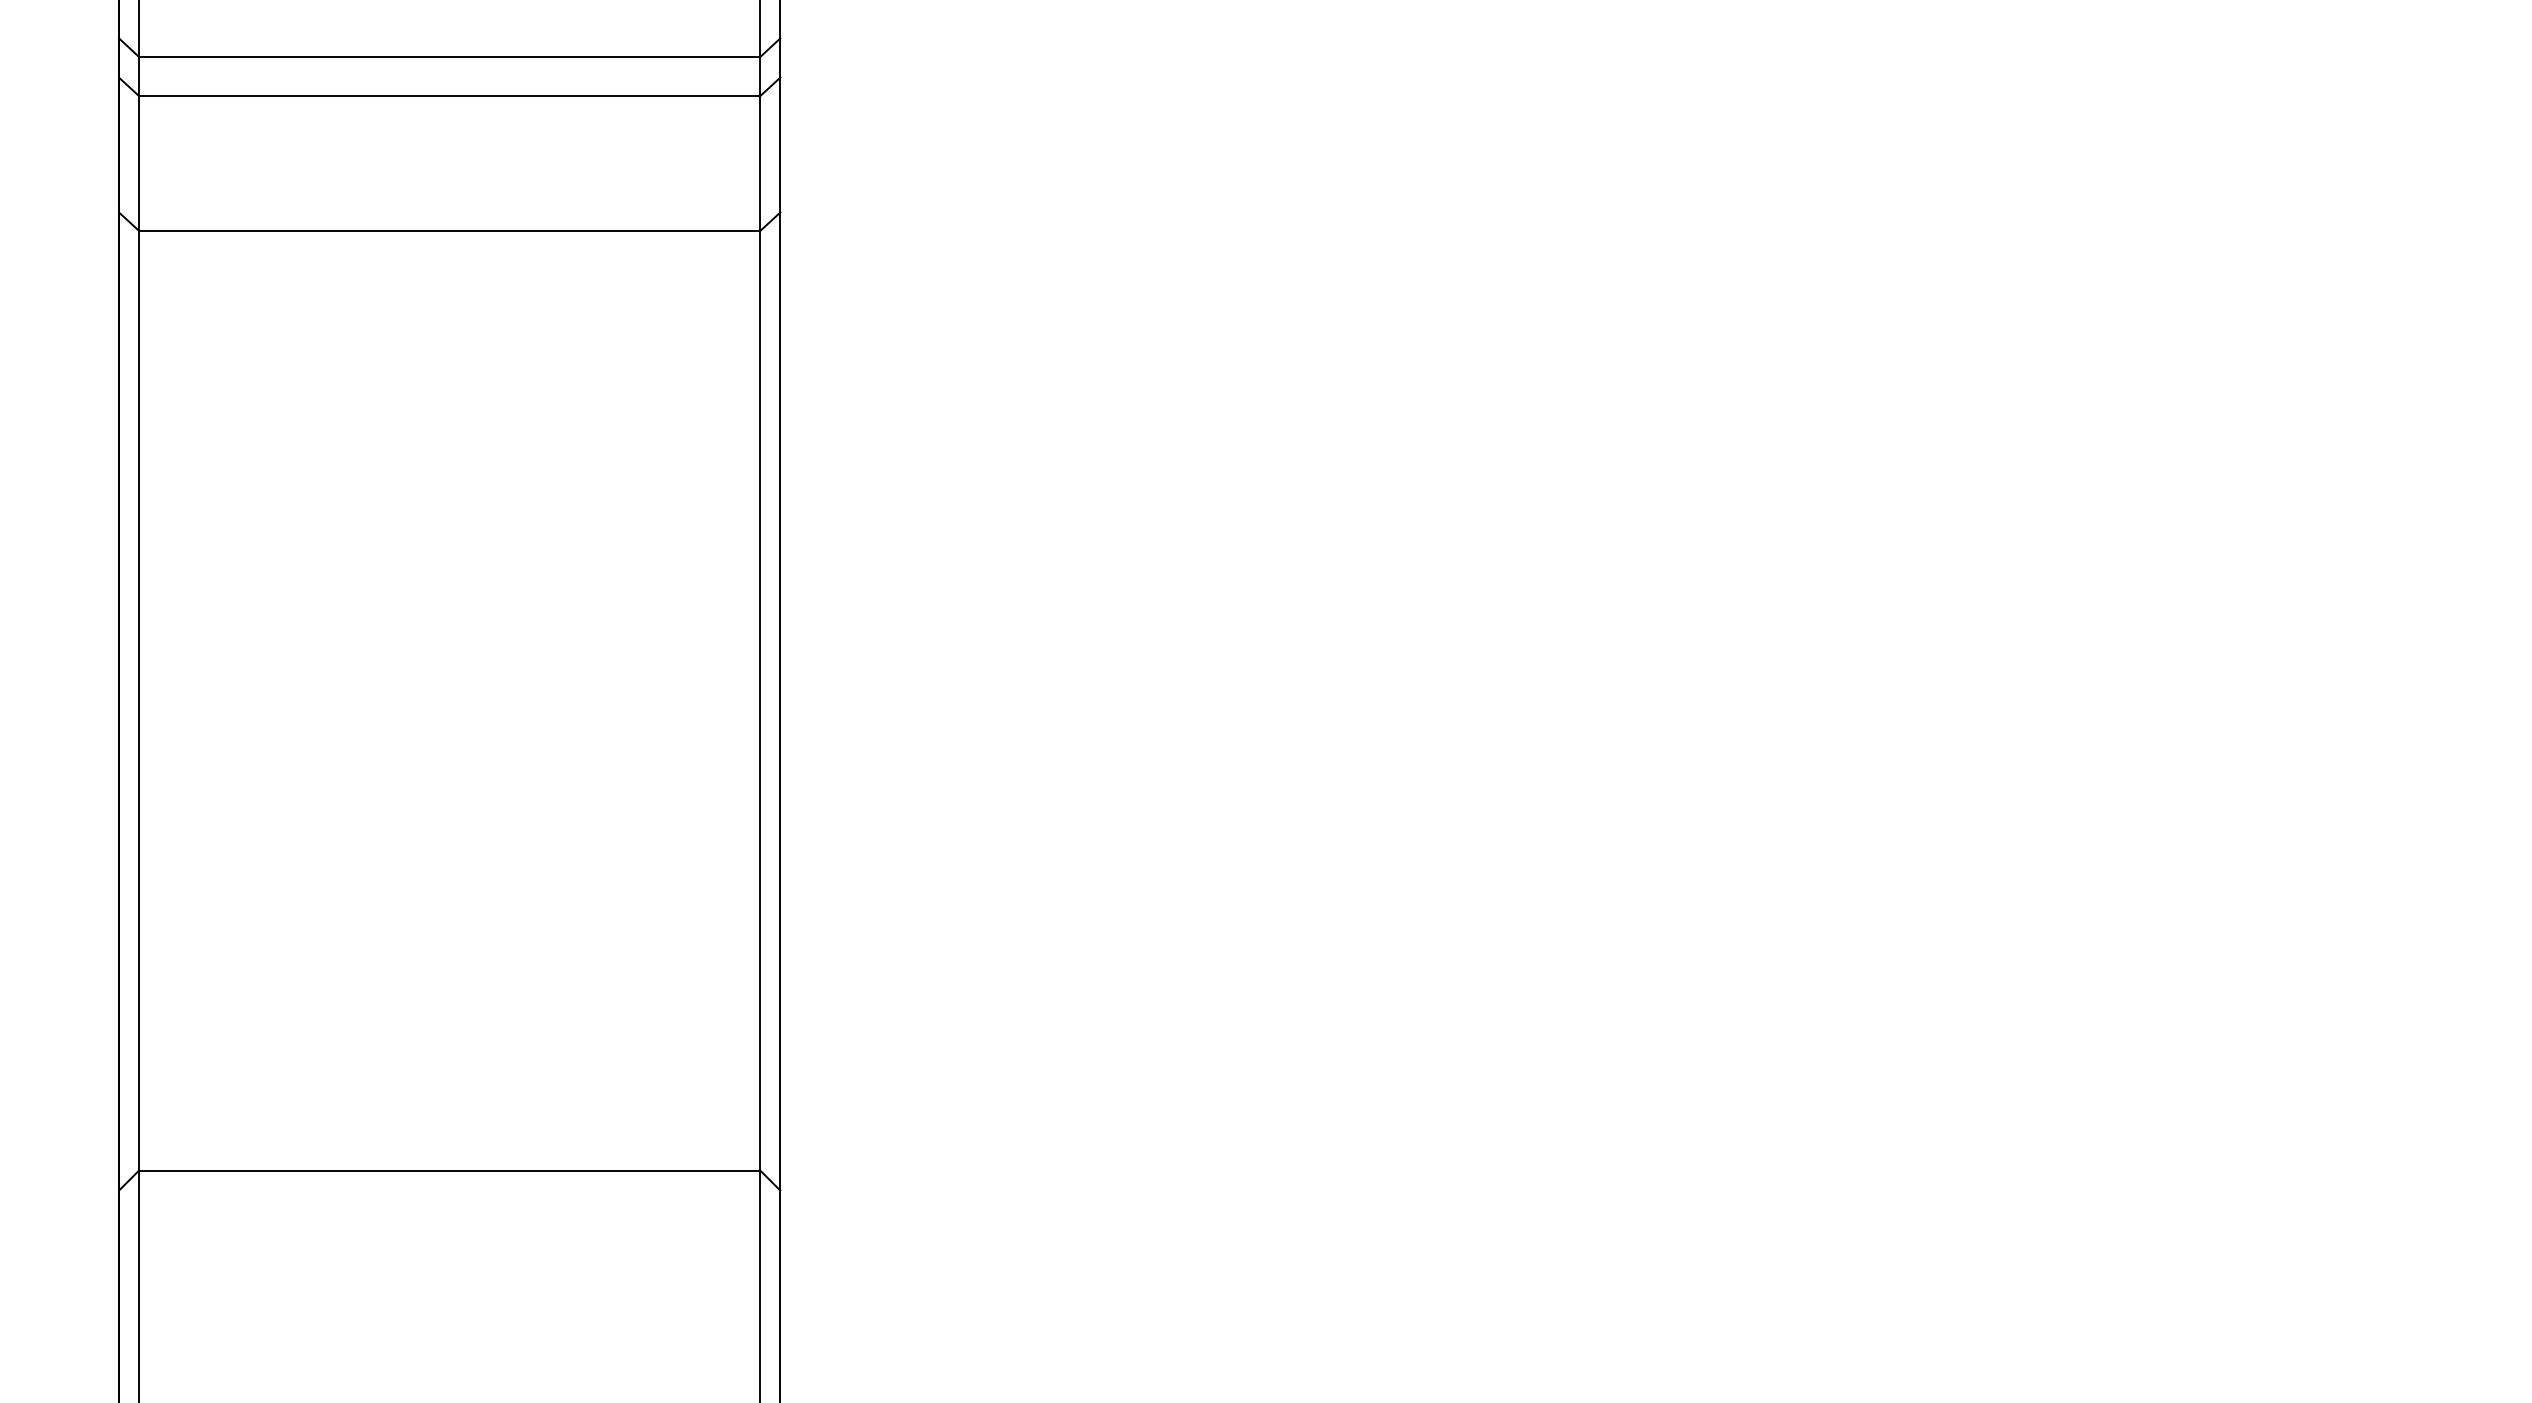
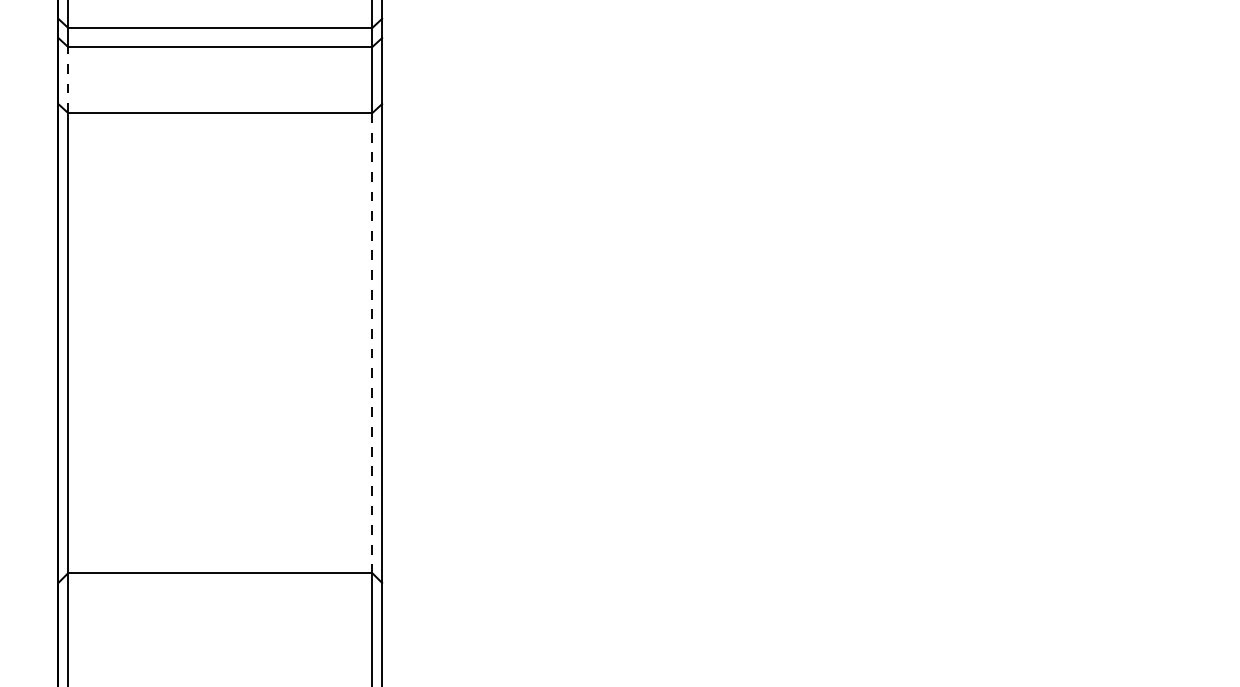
line: (139, 162) -> (68, 79), solid -> dashed
line: (760, 701) -> (372, 343), solid -> dashed

